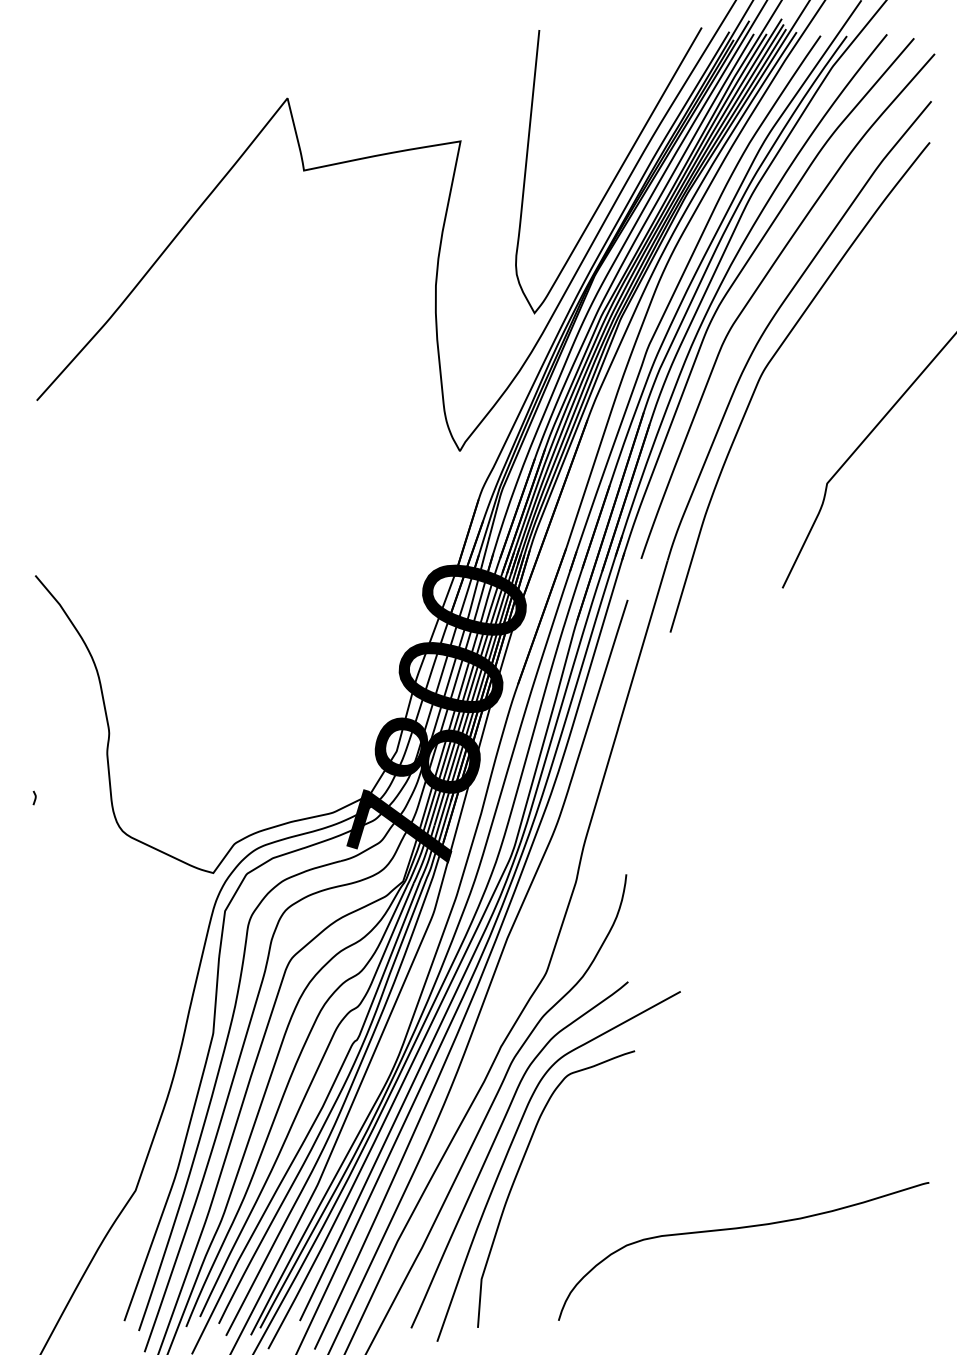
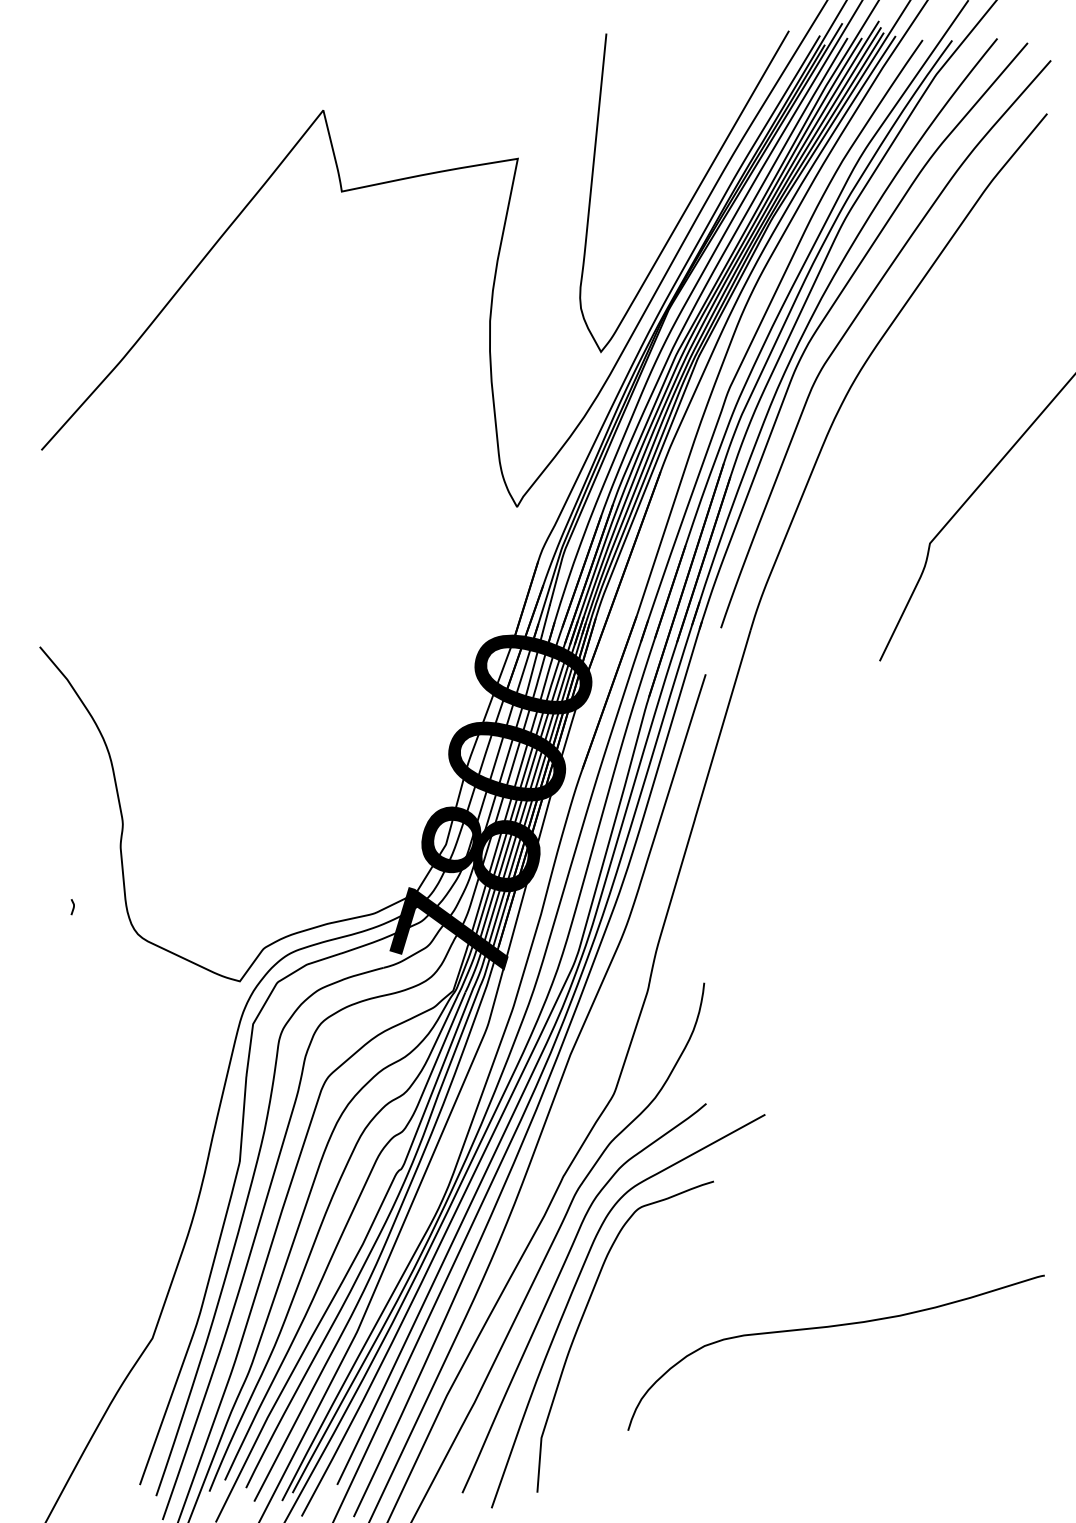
curve: (768, 365) -> (864, 410), removed
curve: (34, 797) -> (72, 906), moved
curve: (737, 1229) -> (829, 1328), moved

